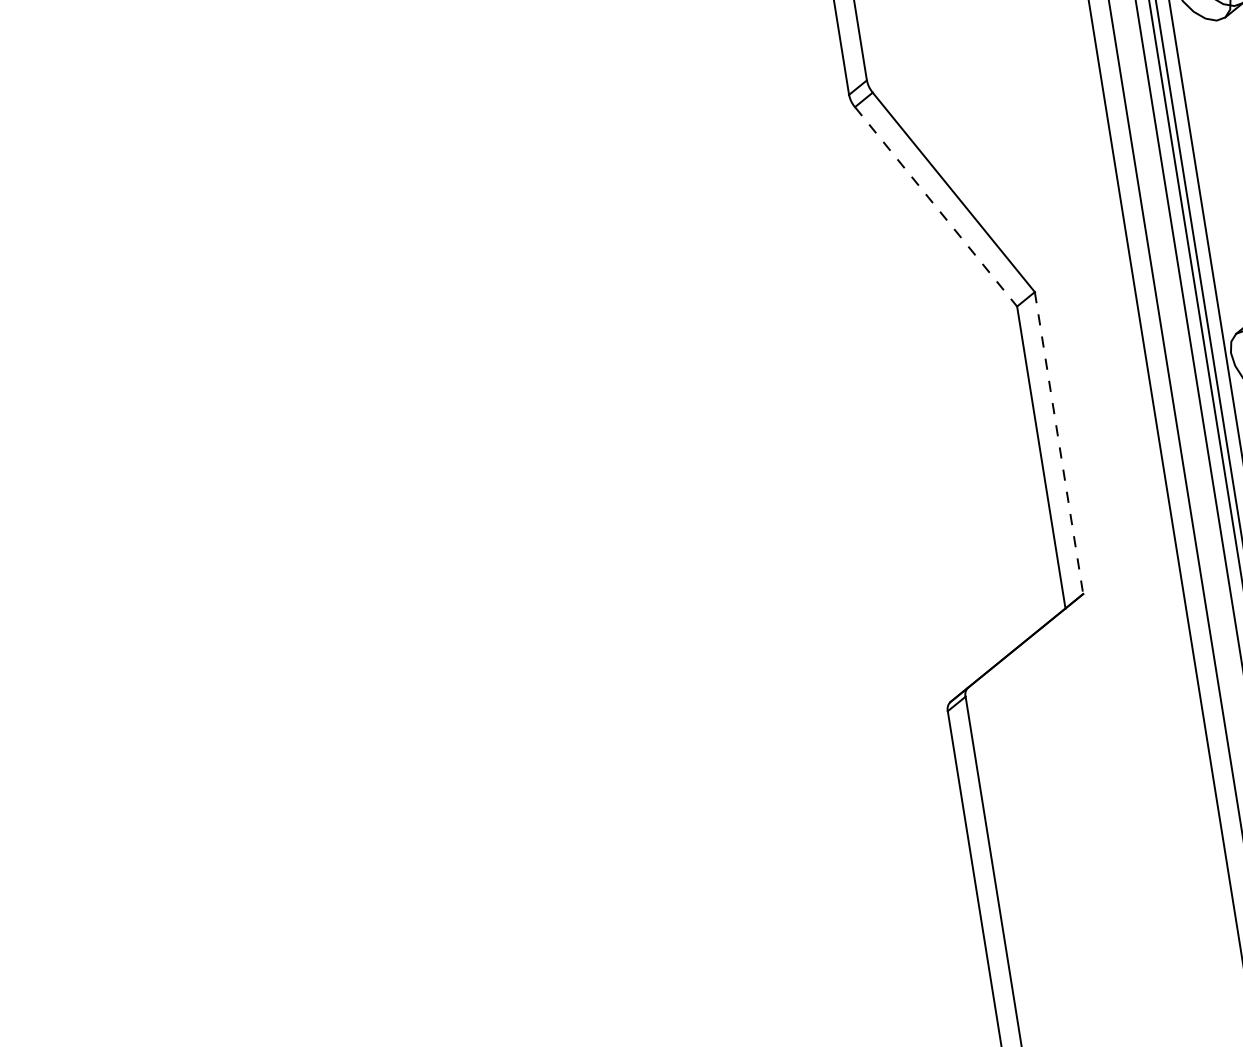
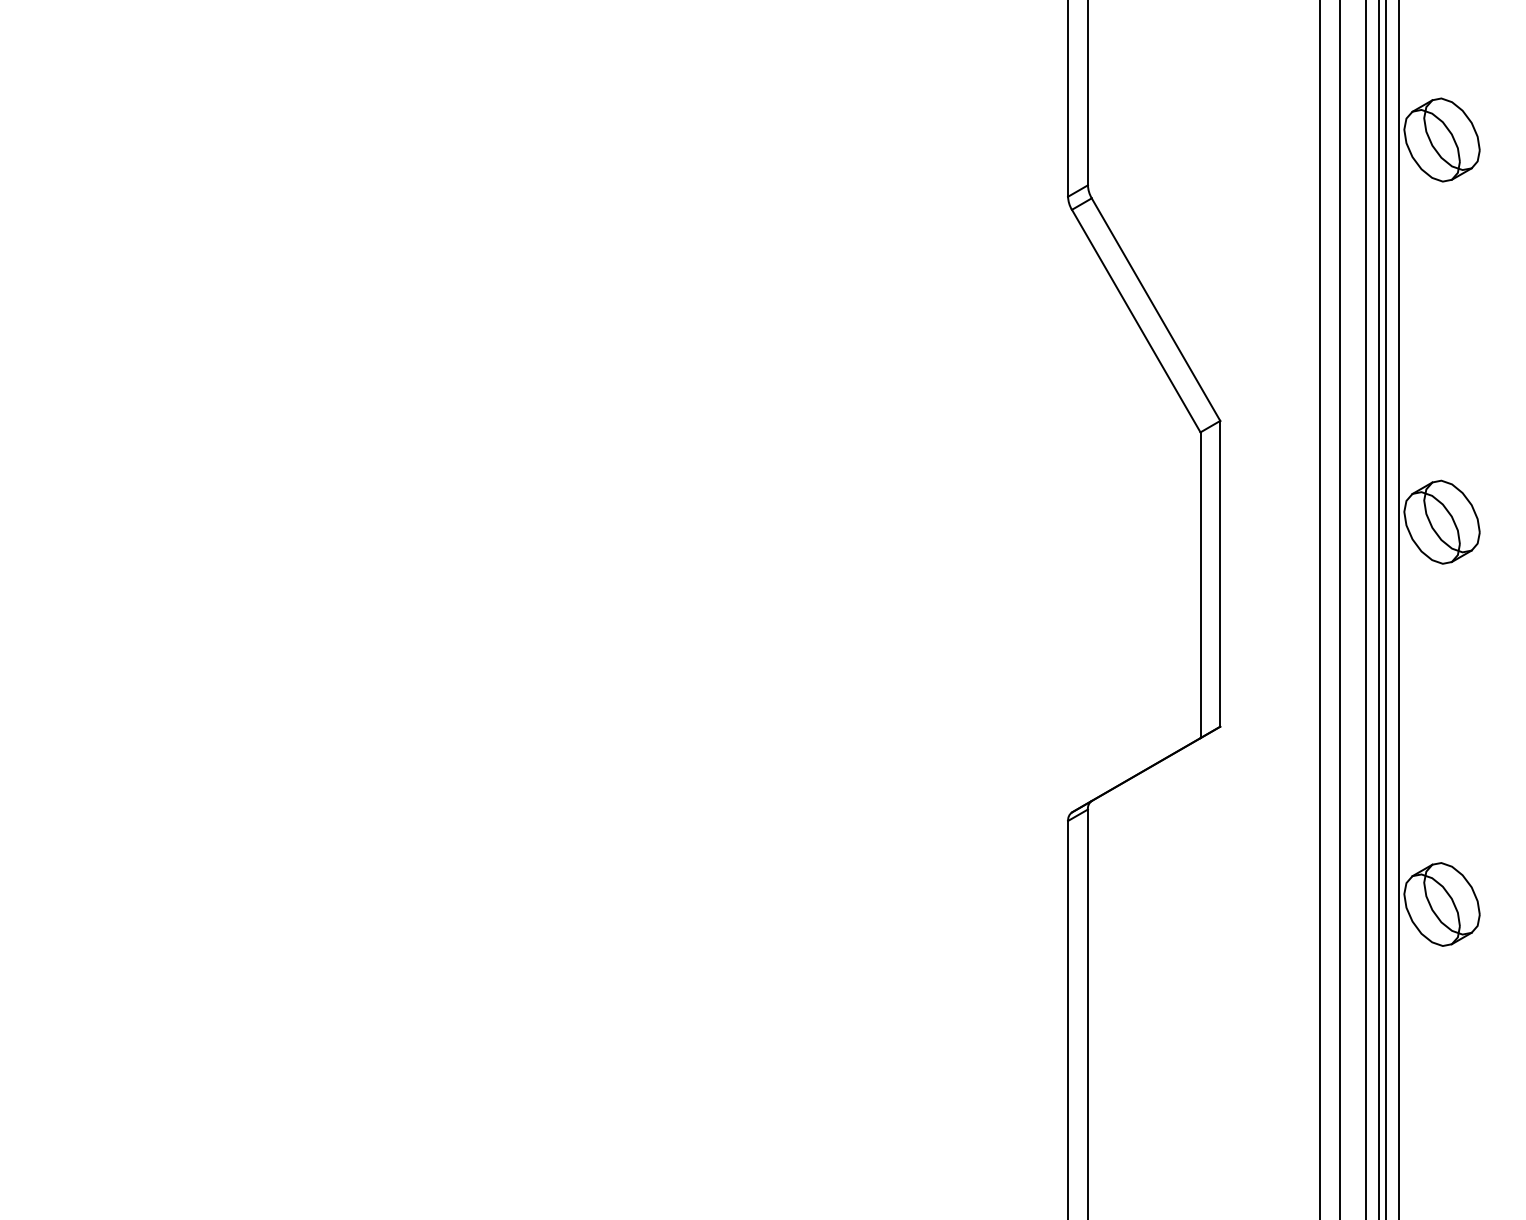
line: (936, 207) -> (1136, 321), dashed -> solid
line: (1059, 442) -> (1220, 573), dashed -> solid

